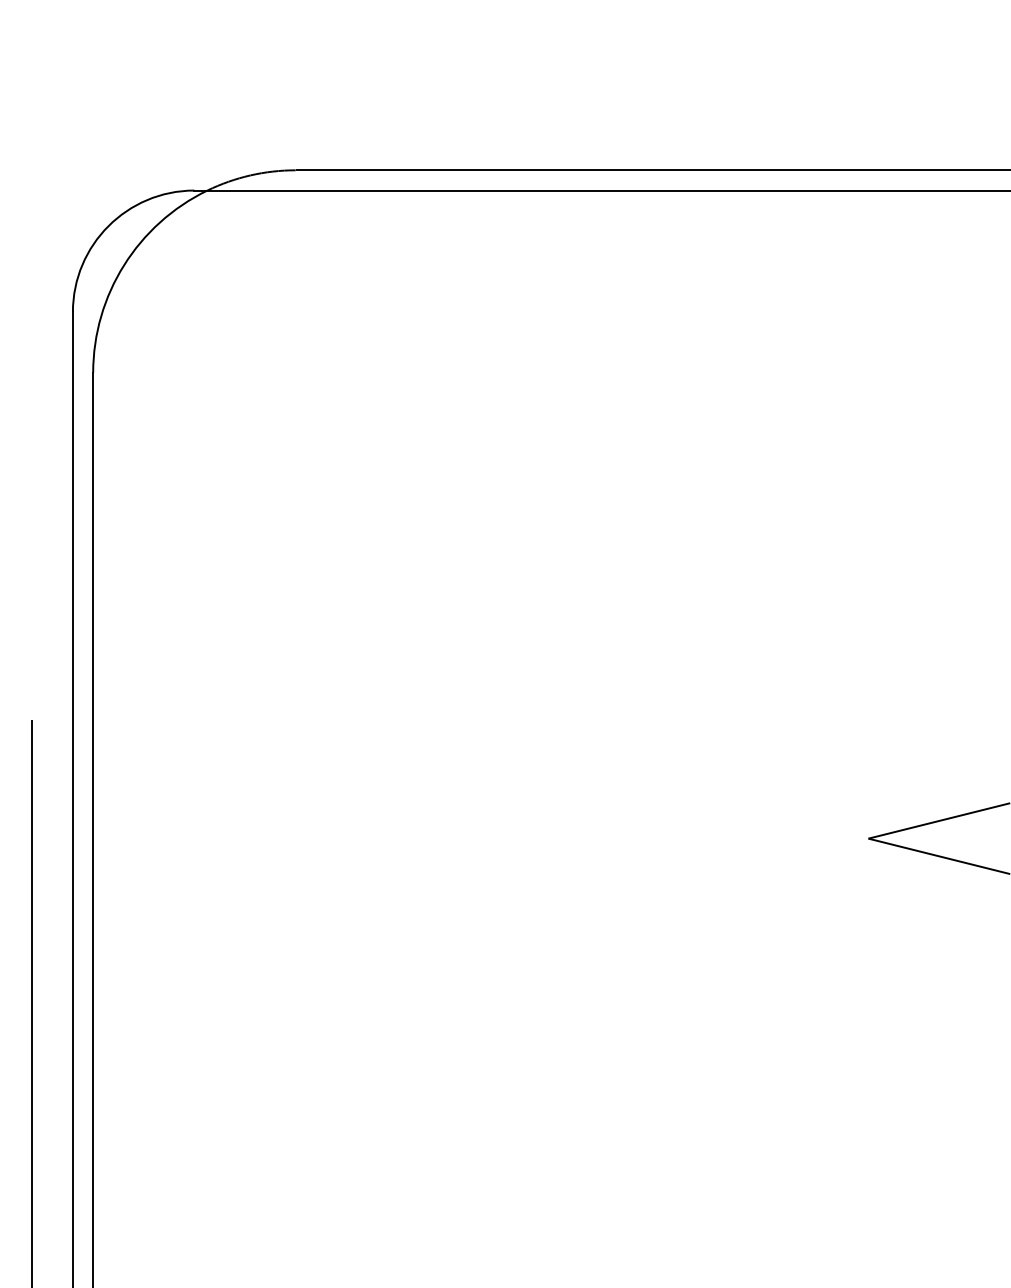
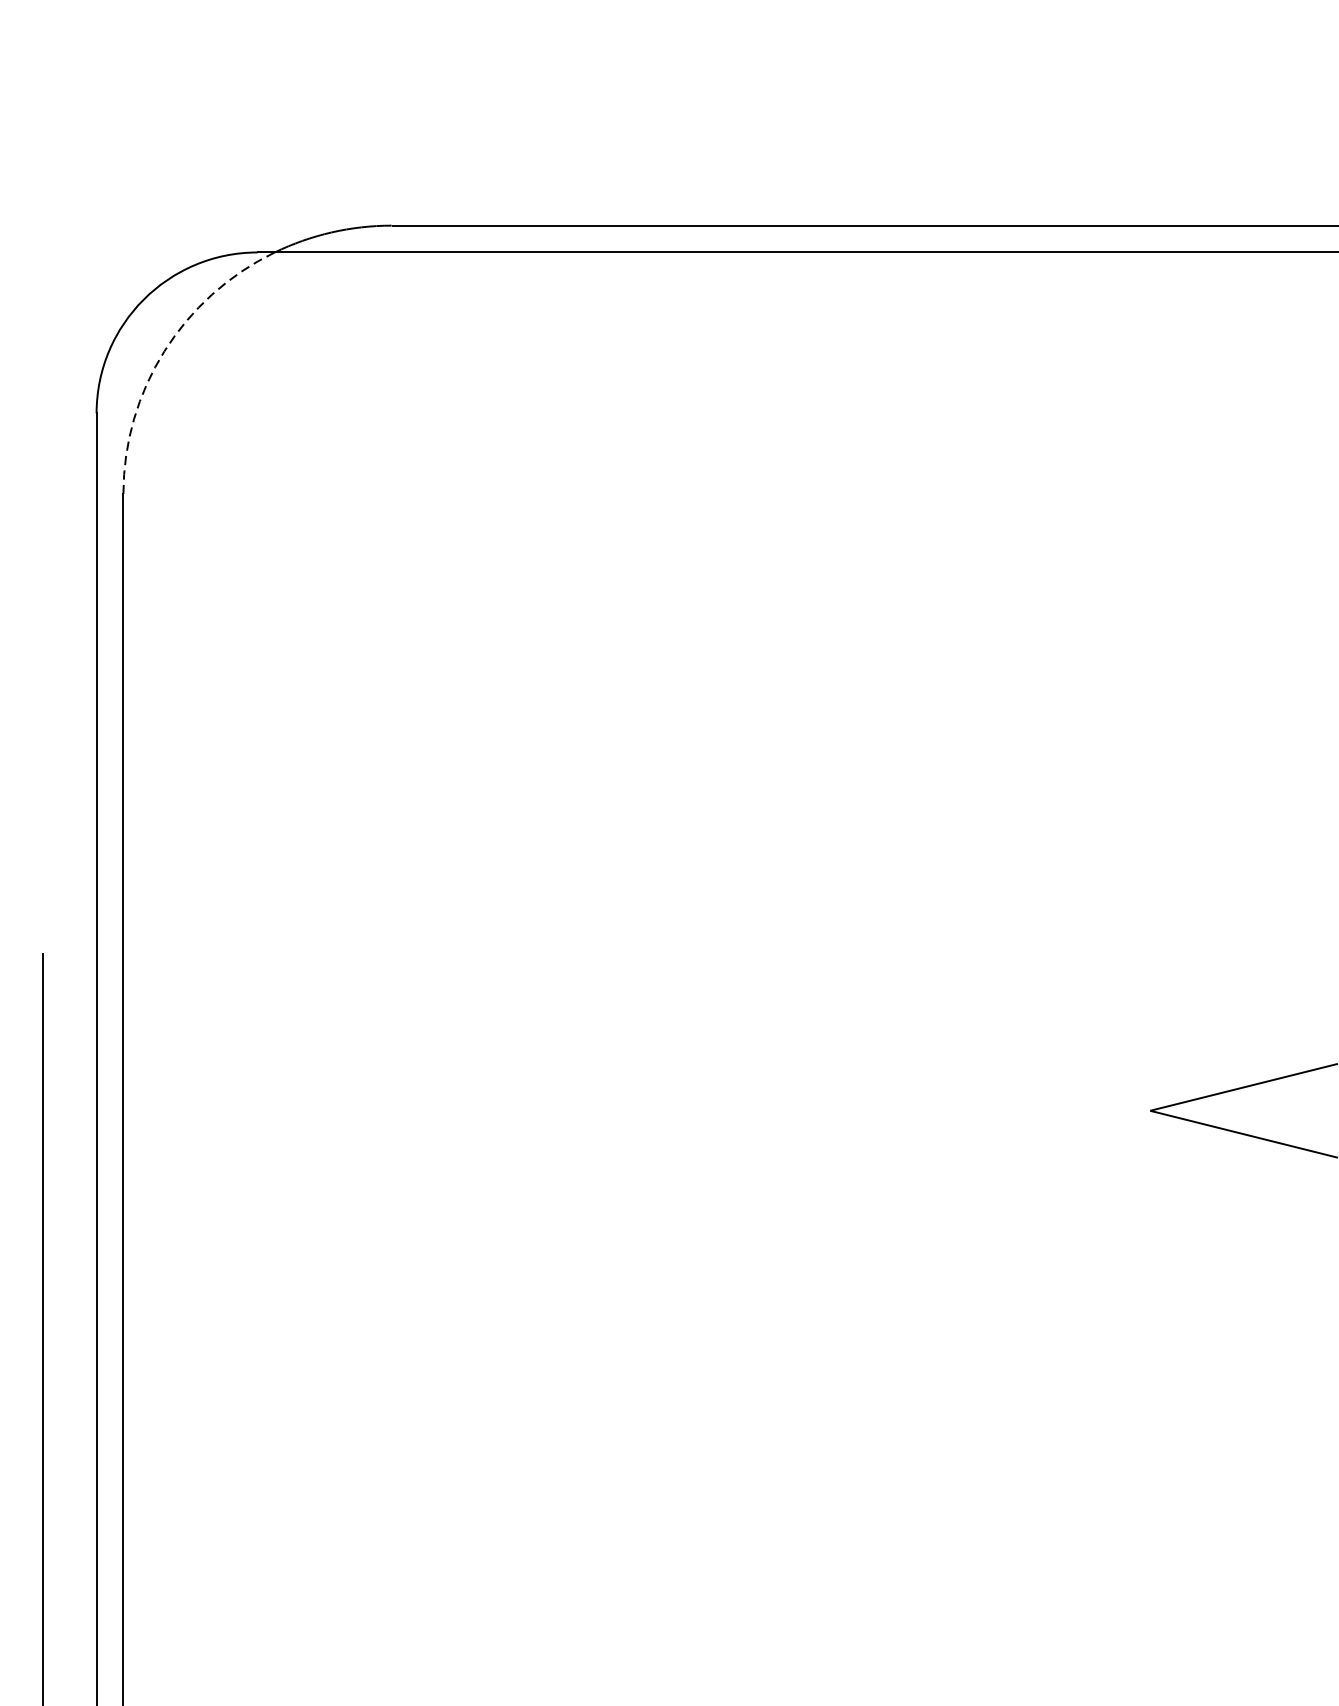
arc: (124, 265) -> (164, 351), solid -> dashed

